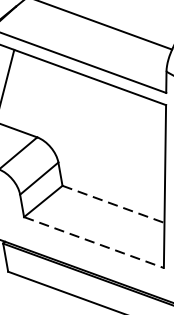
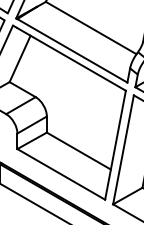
line: (113, 205) -> (78, 151), dashed -> solid
line: (94, 242) -> (61, 174), dashed -> solid

